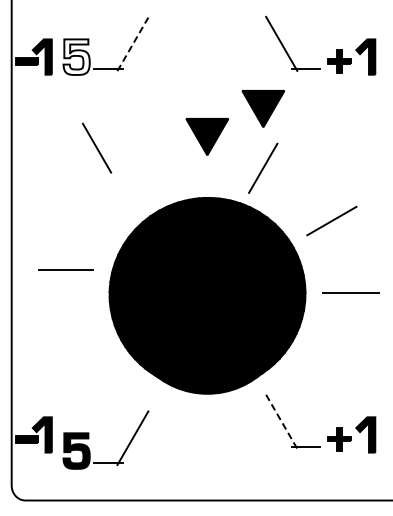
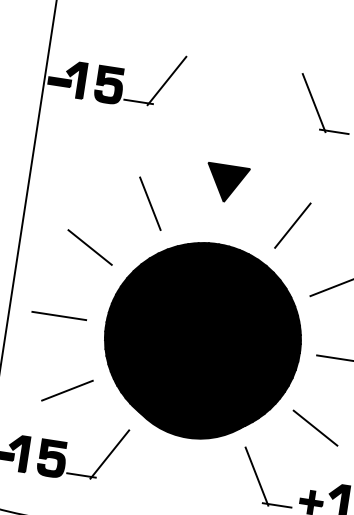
line: (132, 44) -> (166, 81), dashed -> solid
fill: (76, 57) -> (109, 85), added
part: (263, 108) -> (286, 164), removed
line: (97, 147) -> (150, 203), moved
line: (263, 167) -> (293, 224), moved
line: (82, 220) -> (90, 247), added
line: (65, 269) -> (58, 315), moved
line: (80, 365) -> (66, 390), added
line: (332, 365) -> (315, 428), added
line: (281, 422) -> (256, 477), dashed -> solid
part: (89, 439) -> (66, 449), moved

